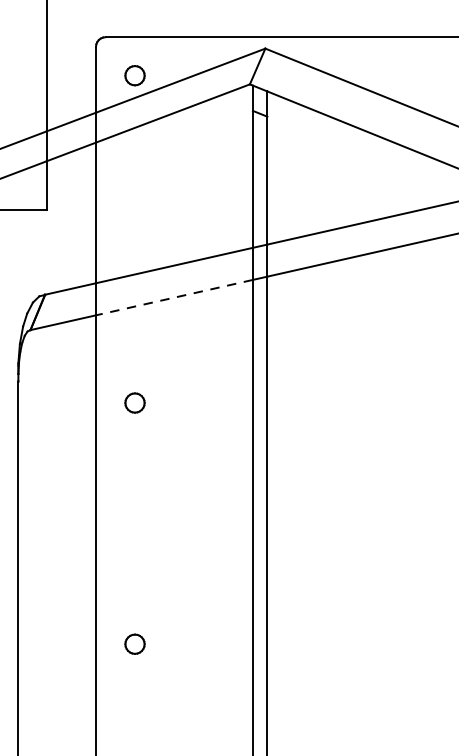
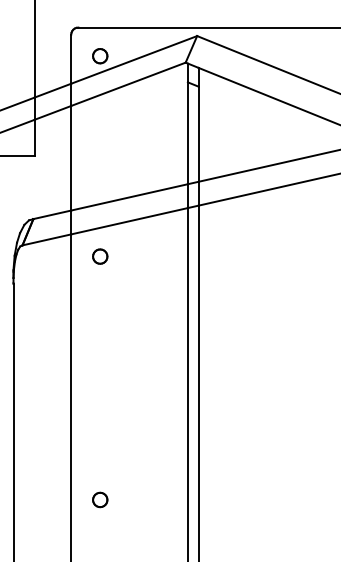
line: (174, 297) -> (129, 221), dashed -> solid
part: (135, 402) -> (100, 256), moved
part: (135, 643) -> (100, 499), moved

